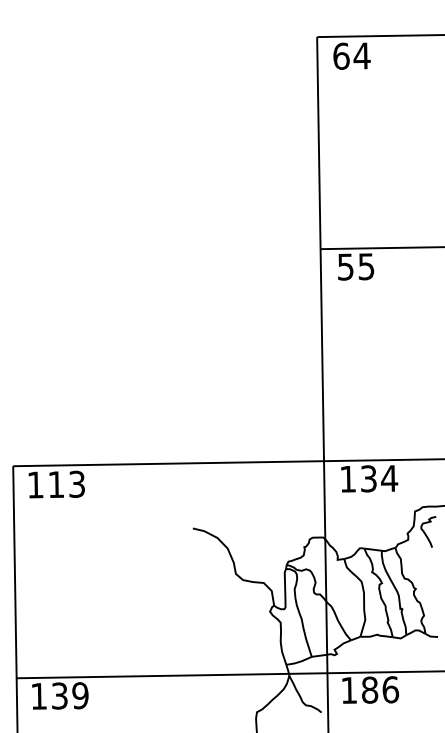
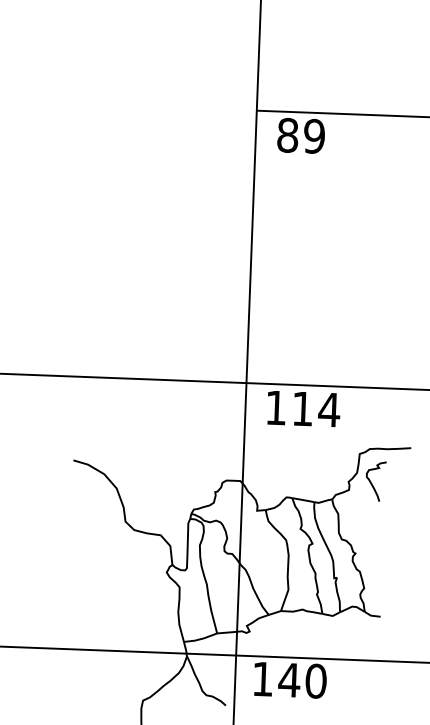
text: (355, 266) -> (300, 135), 55 -> 89
text: (368, 478) -> (302, 408), 134 -> 114
text: (380, 689) -> (303, 680), 186 -> 140

